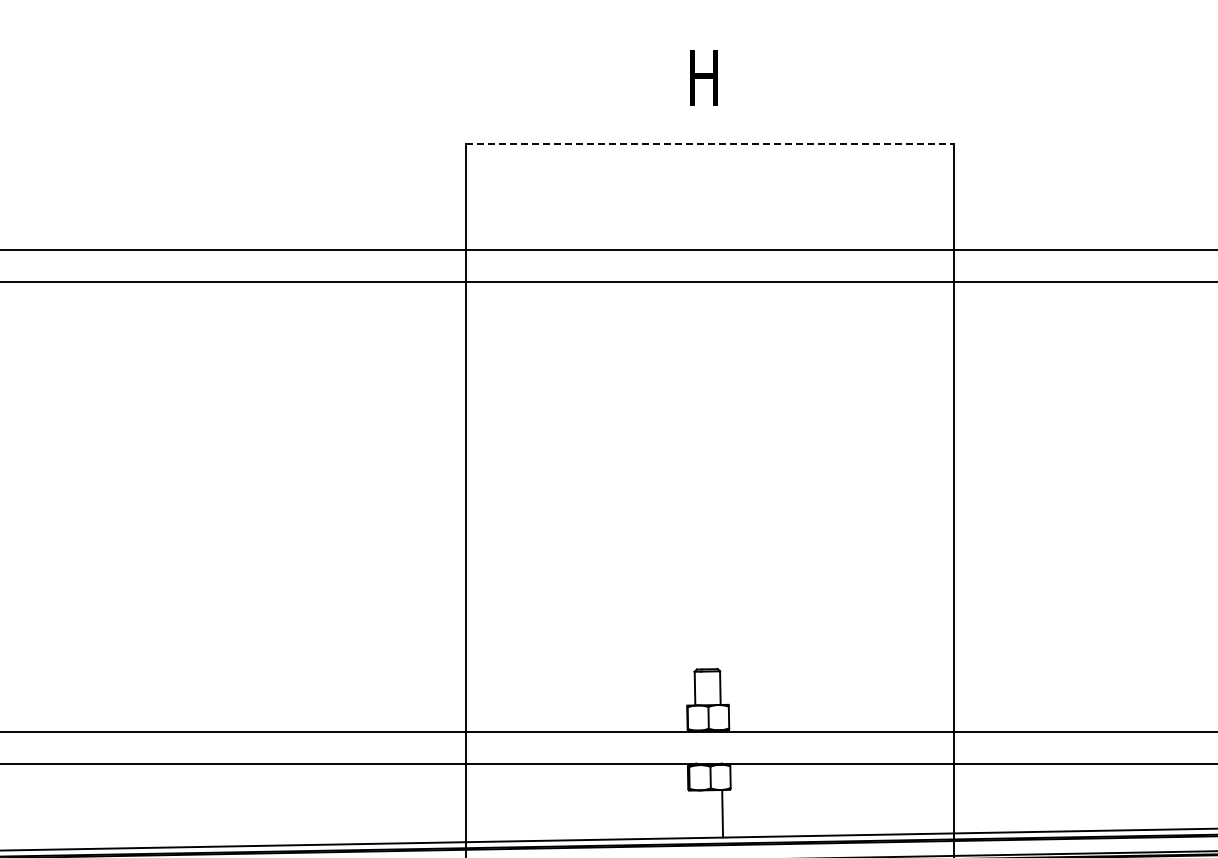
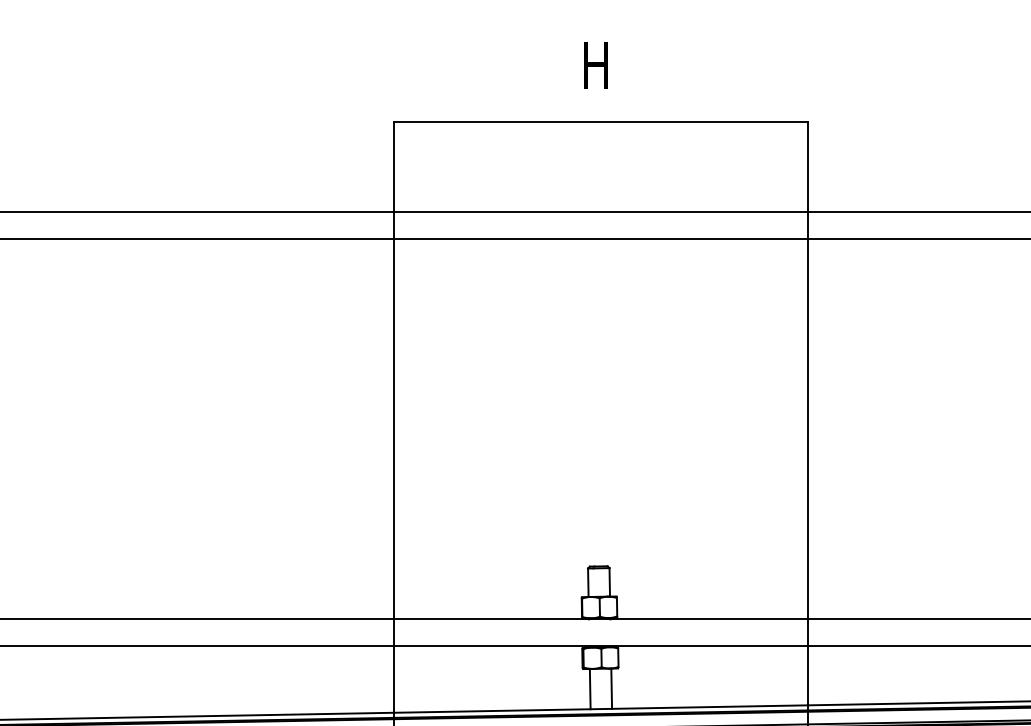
line: (709, 143) -> (600, 121), dashed -> solid
line: (696, 814) -> (589, 689), added

